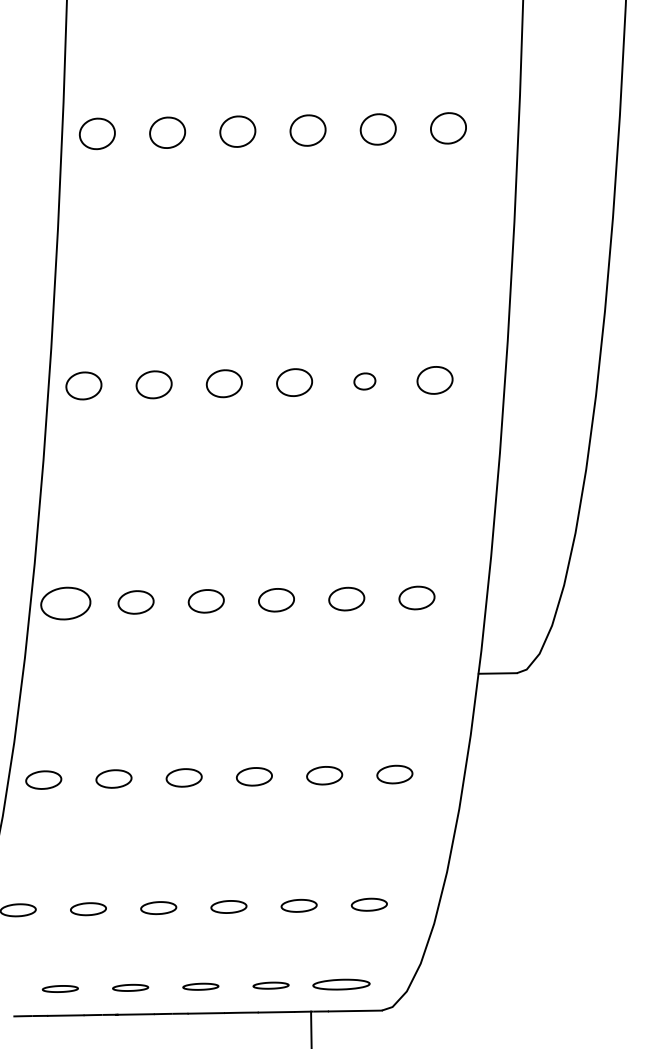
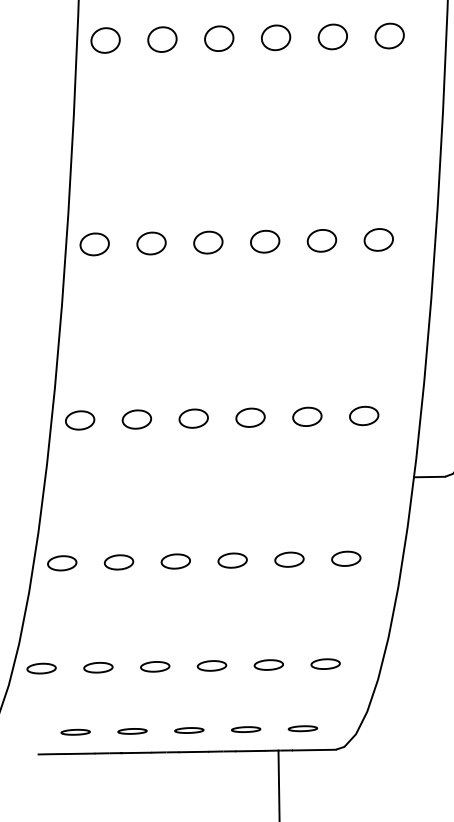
part: (364, 381) -> (321, 240), size x1.67
part: (65, 603) -> (79, 420), size x0.71
part: (340, 984) -> (302, 728), size x0.62

